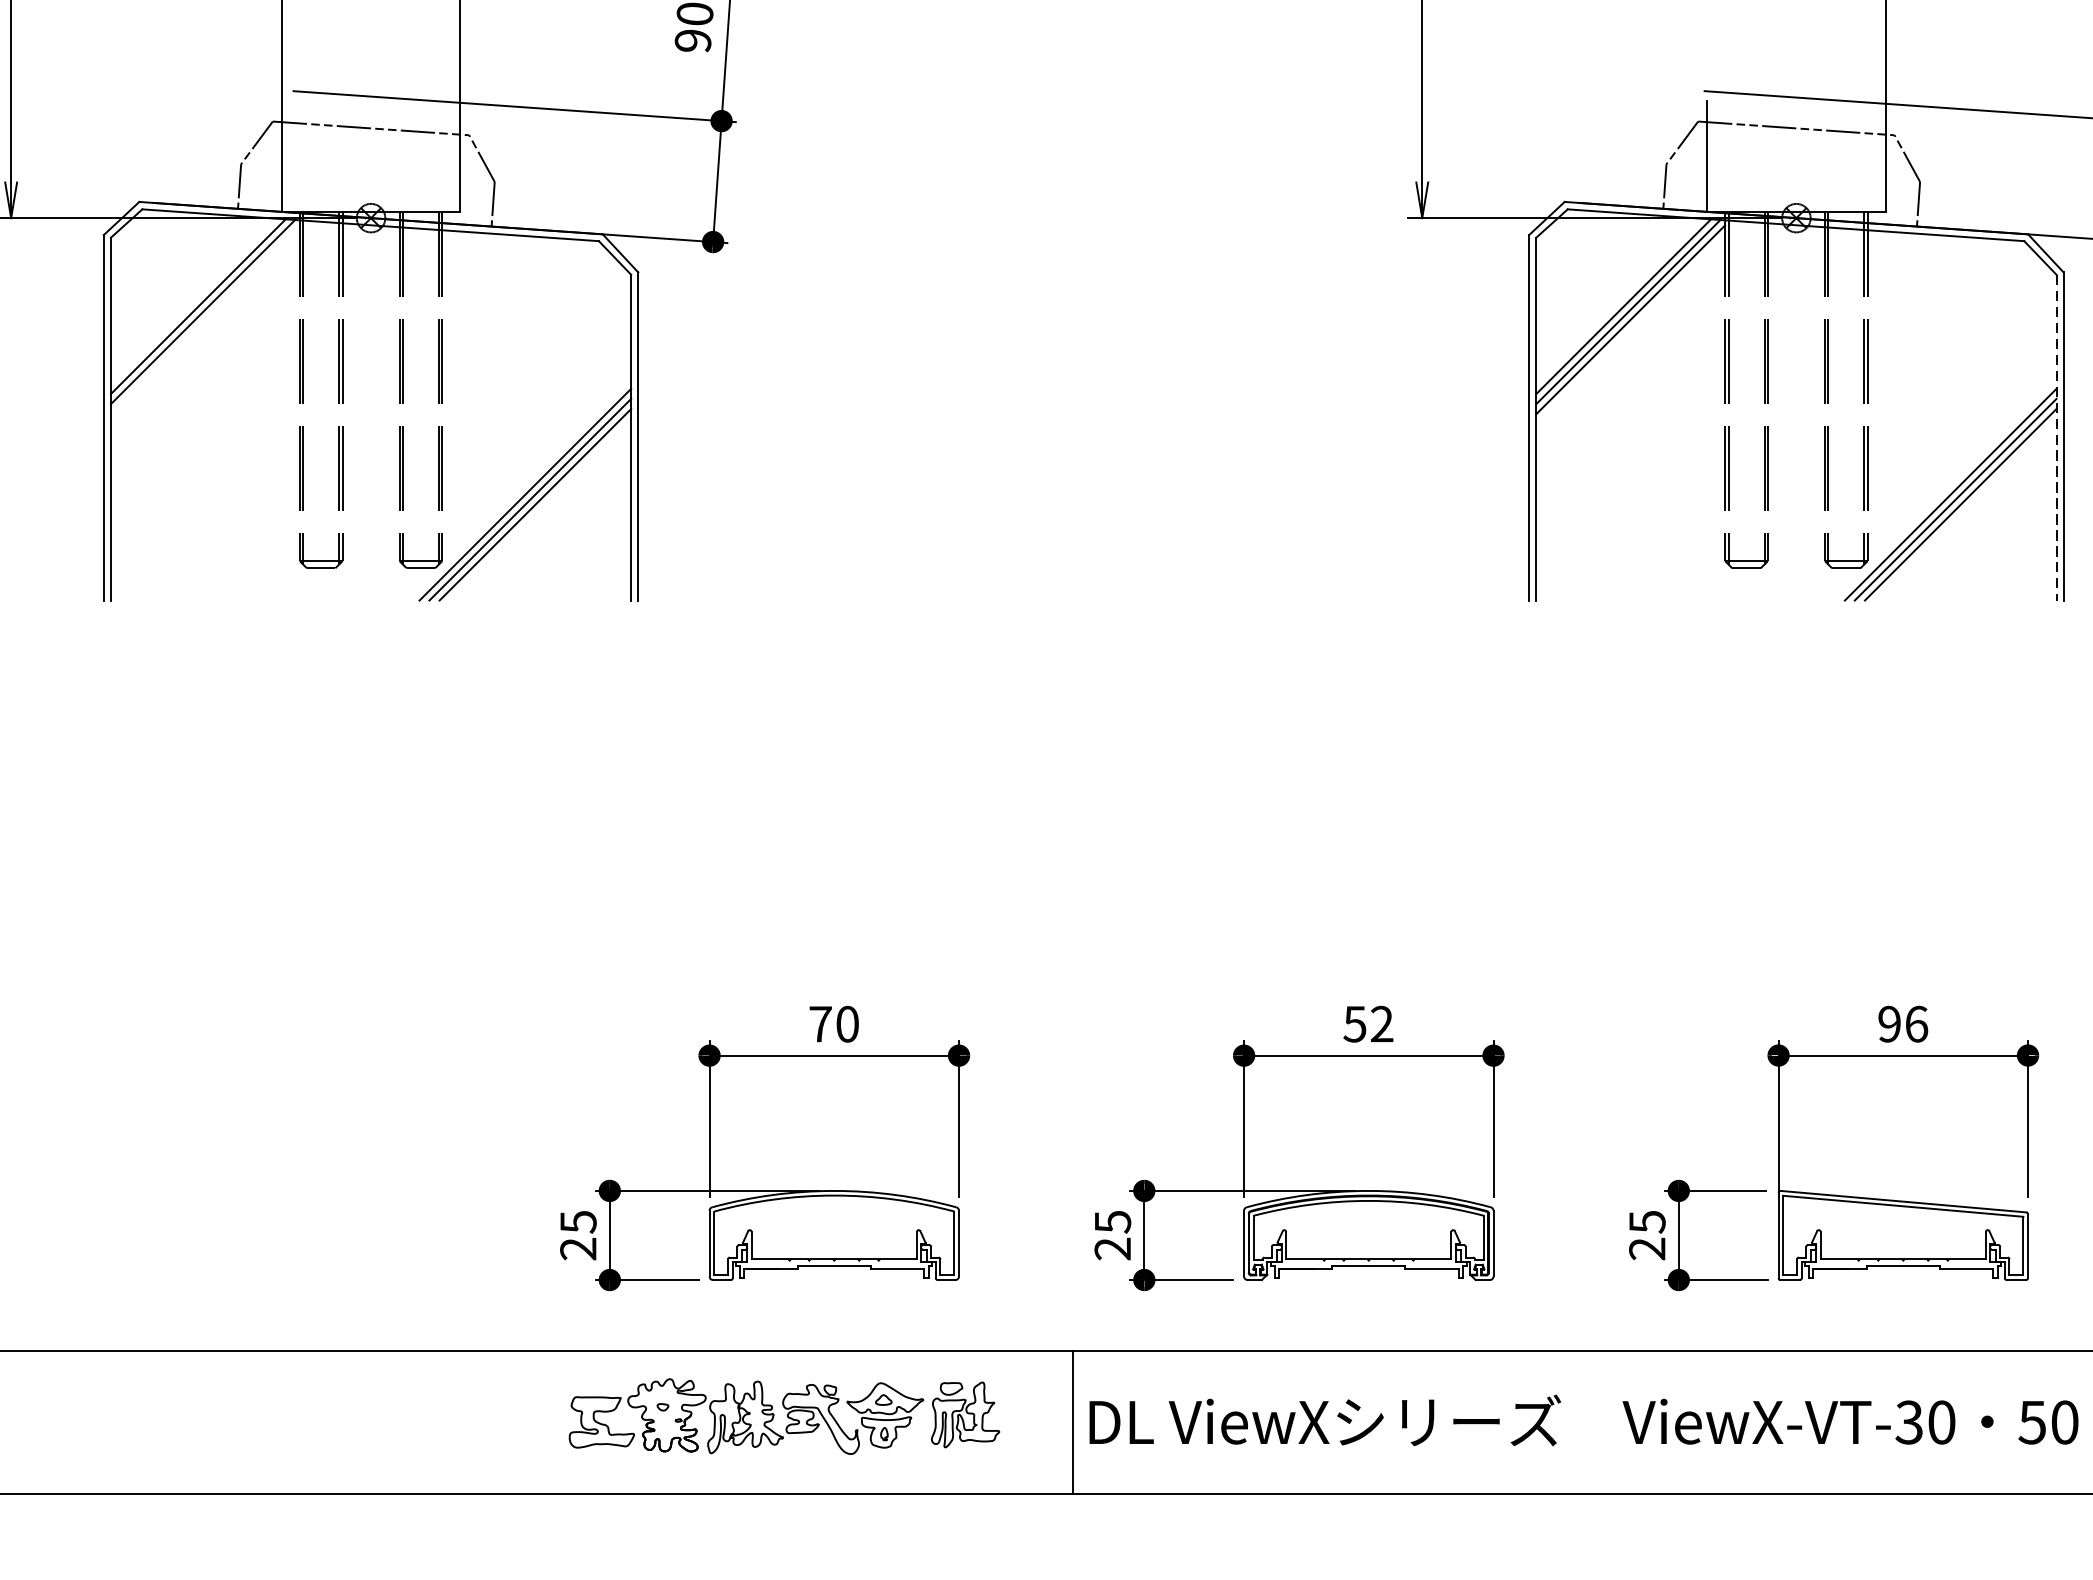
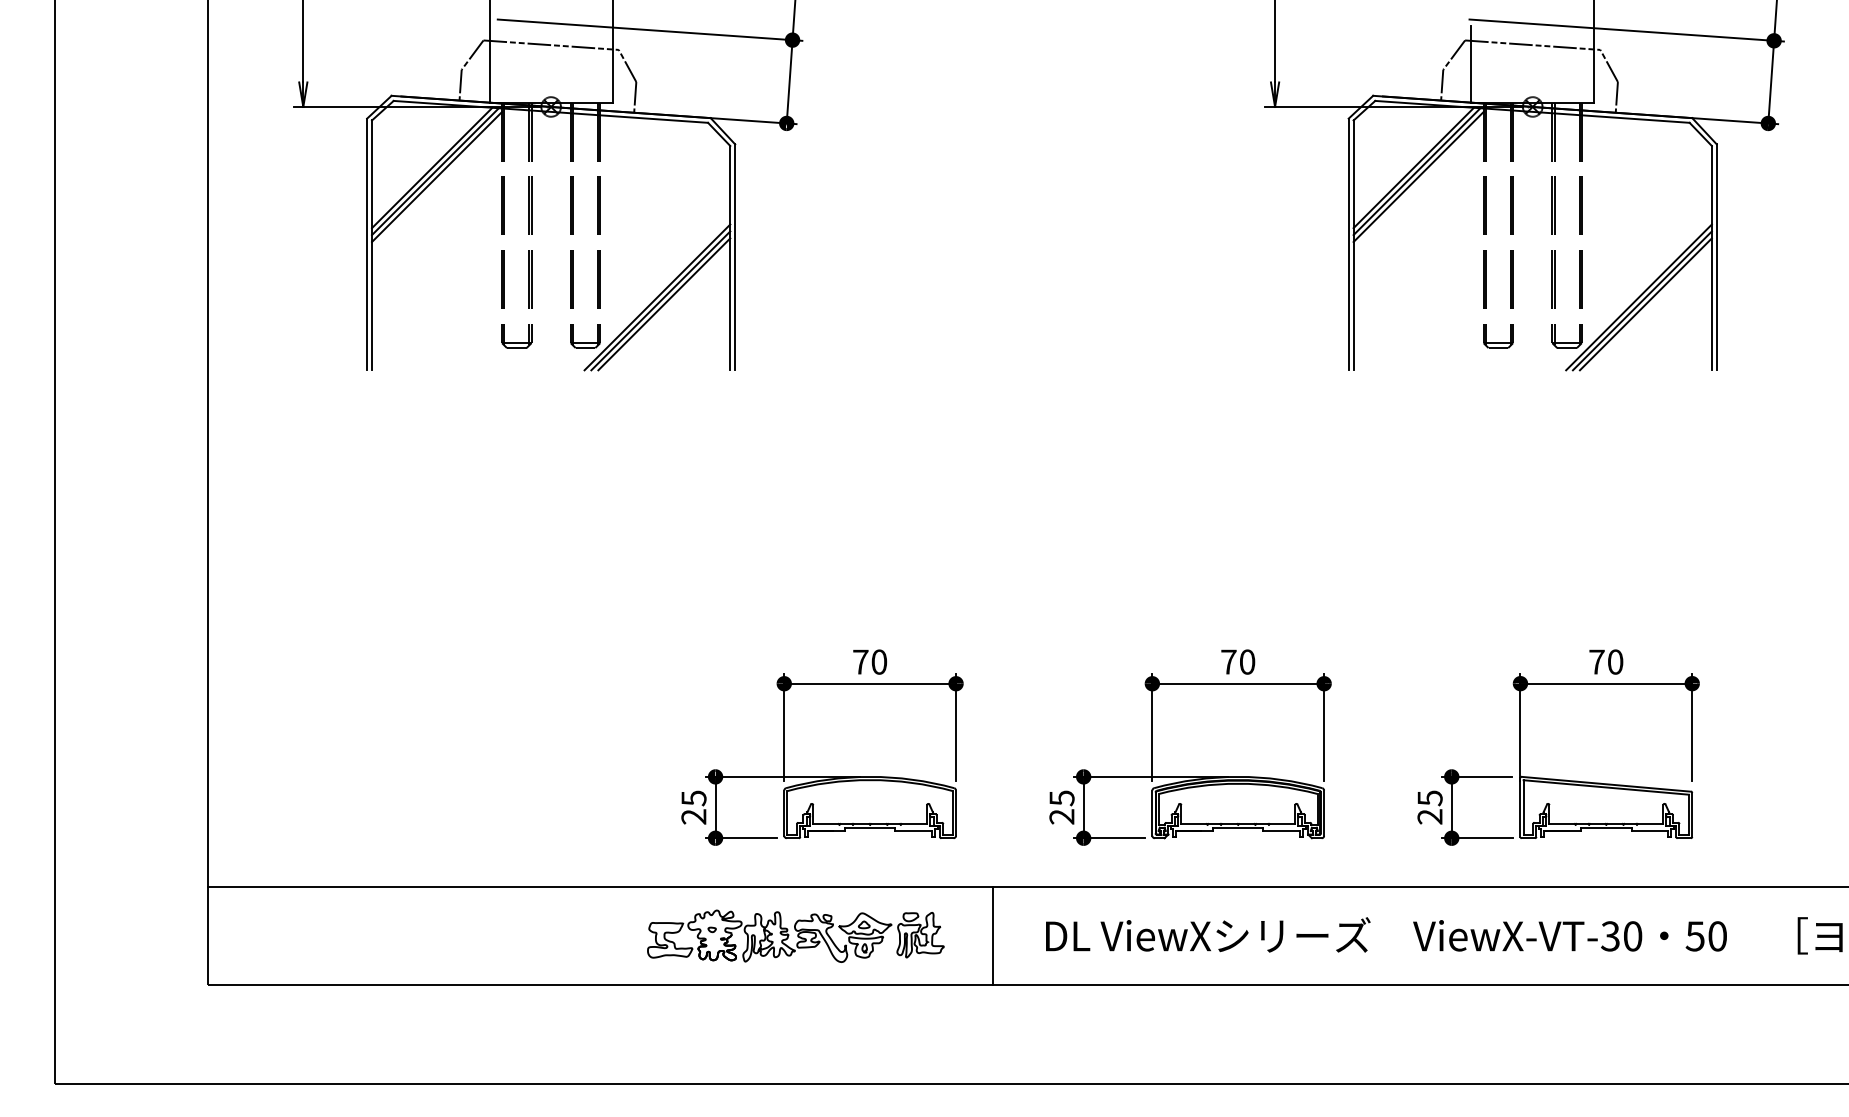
line: (206, 319) -> (437, 176), added
line: (2055, 438) -> (1711, 258), dashed -> solid
text: (1367, 1023) -> (1237, 661), 52 -> 70
text: (1903, 1023) -> (1606, 661), 96 -> 70
part: (783, 1415) -> (795, 935), moved
line: (1072, 1422) -> (992, 936), moved

